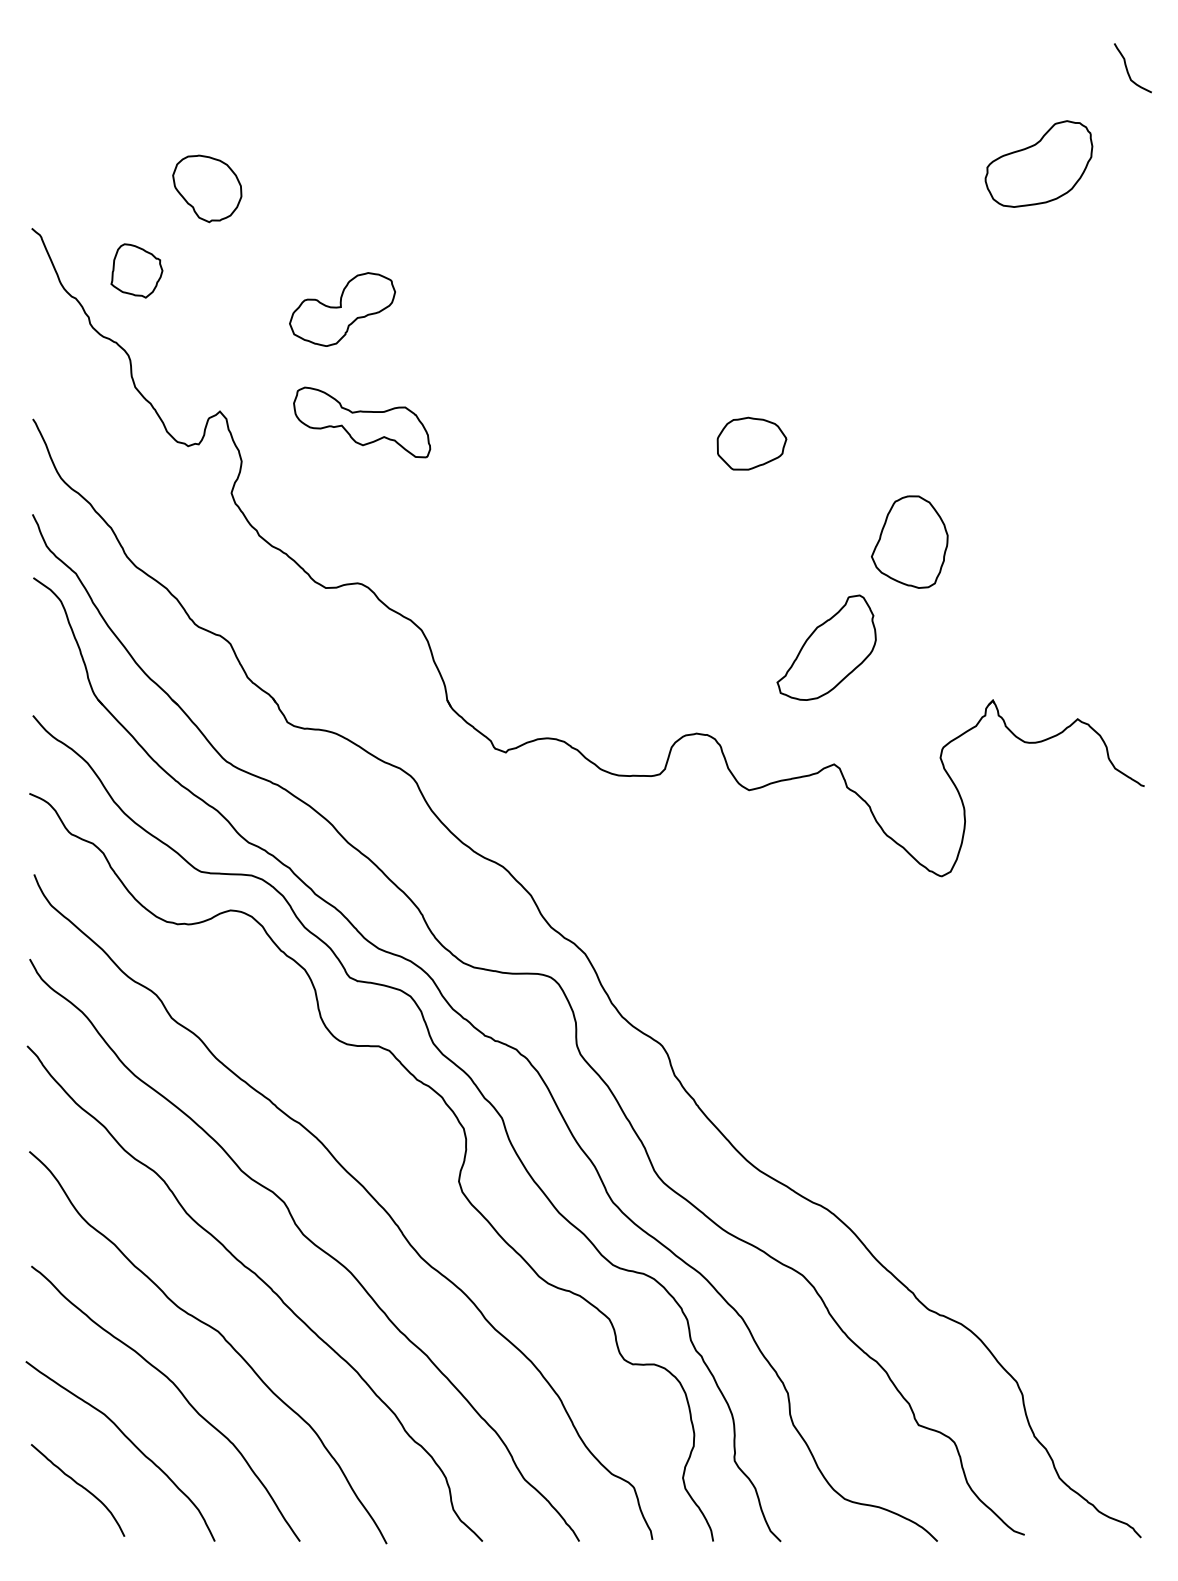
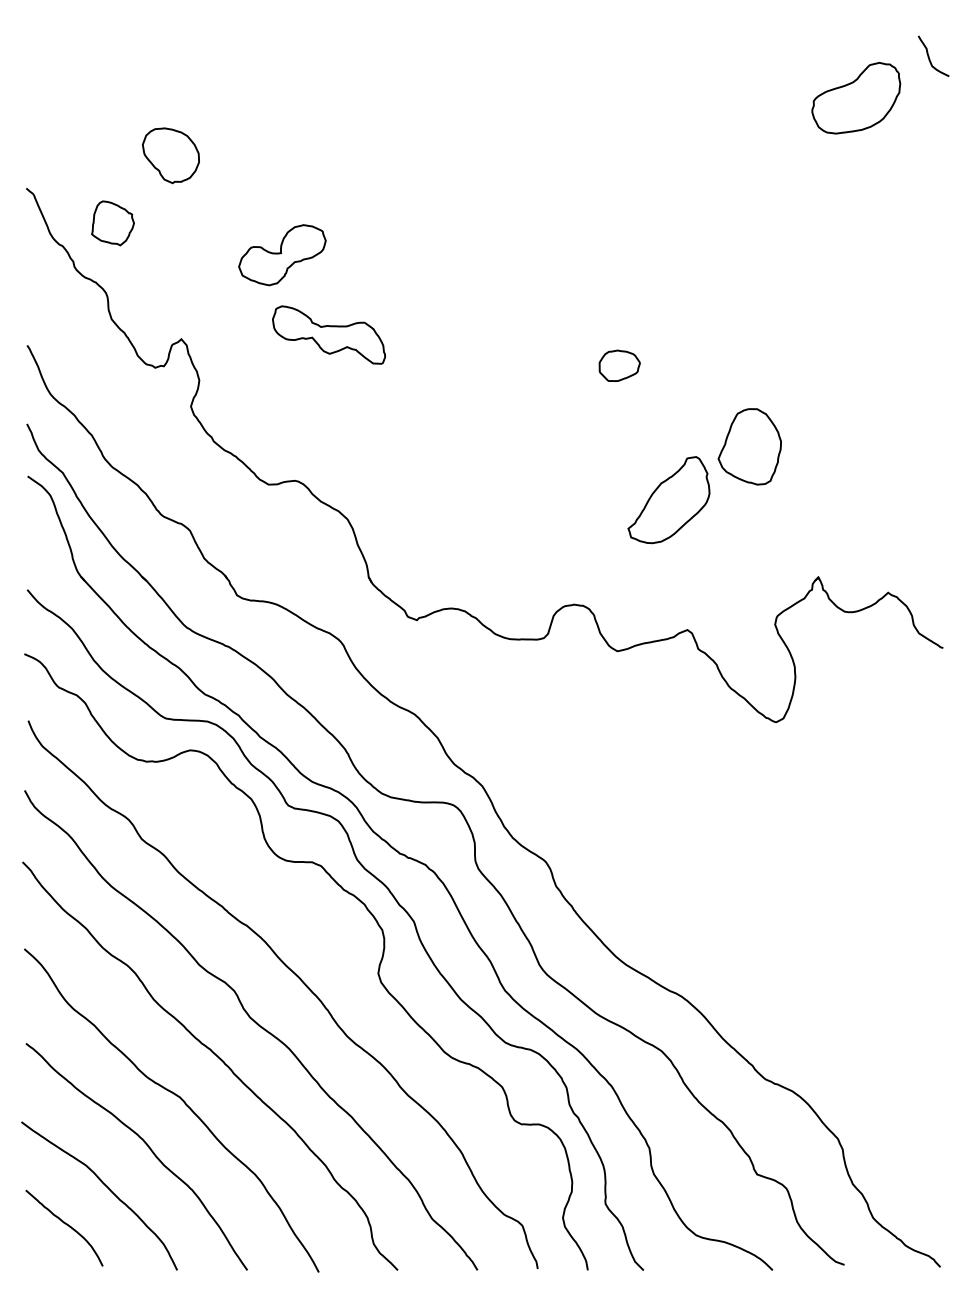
part: (1038, 163) -> (855, 97), moved
part: (362, 422) -> (329, 335), moved
part: (751, 443) -> (619, 365), size x0.71
part: (826, 647) -> (668, 499), moved

